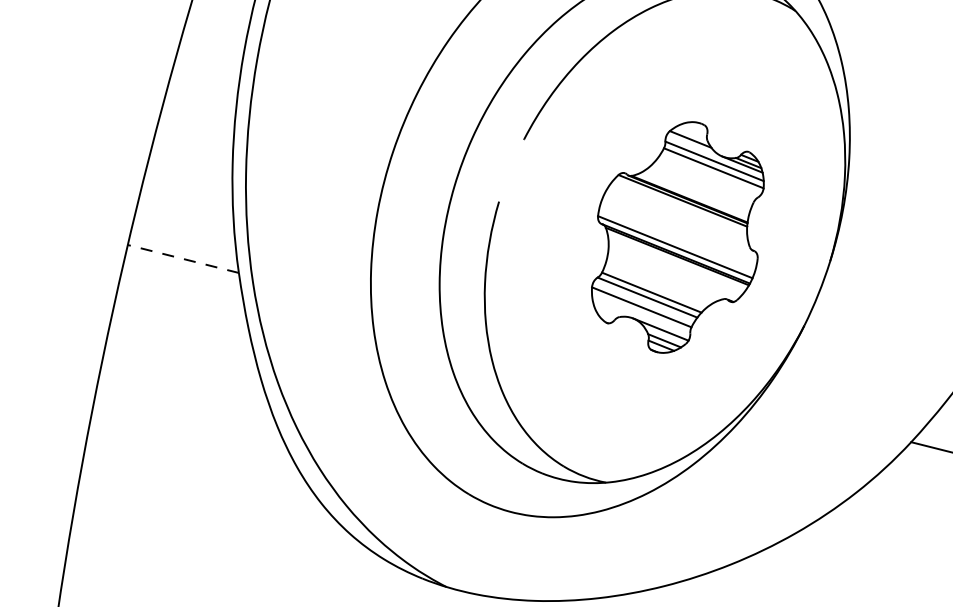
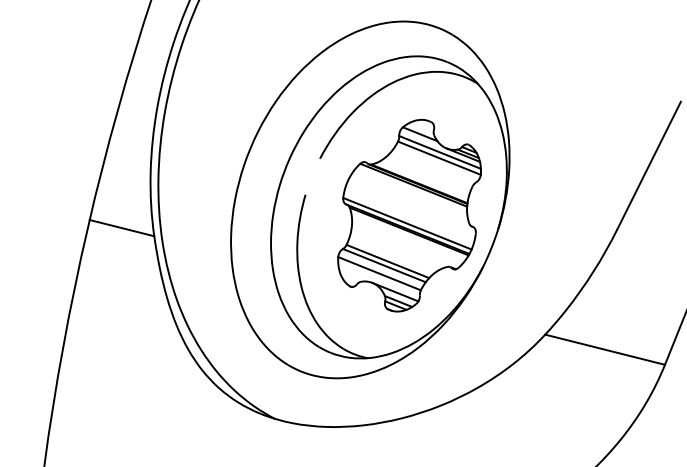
part: (677, 237) -> (409, 215), size x1.43
line: (182, 259) -> (121, 228), dashed -> solid

